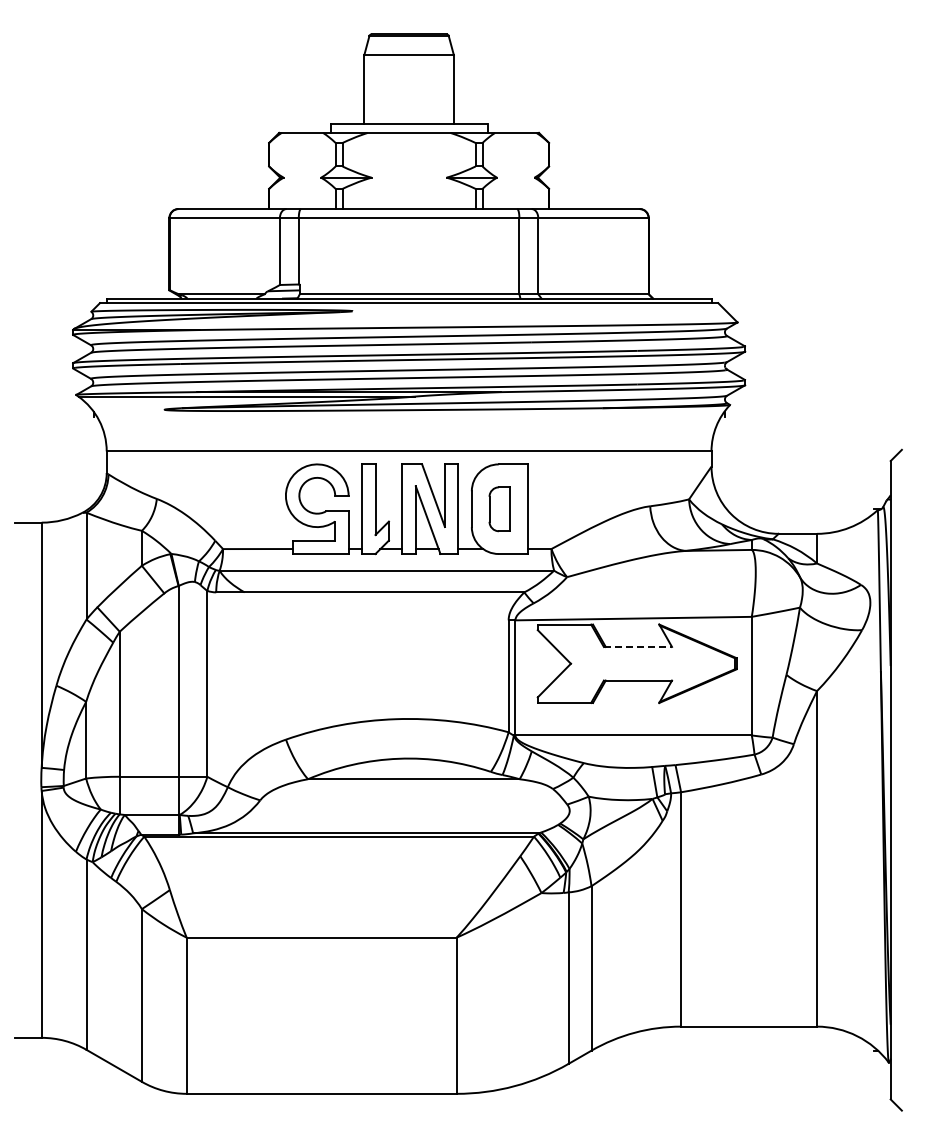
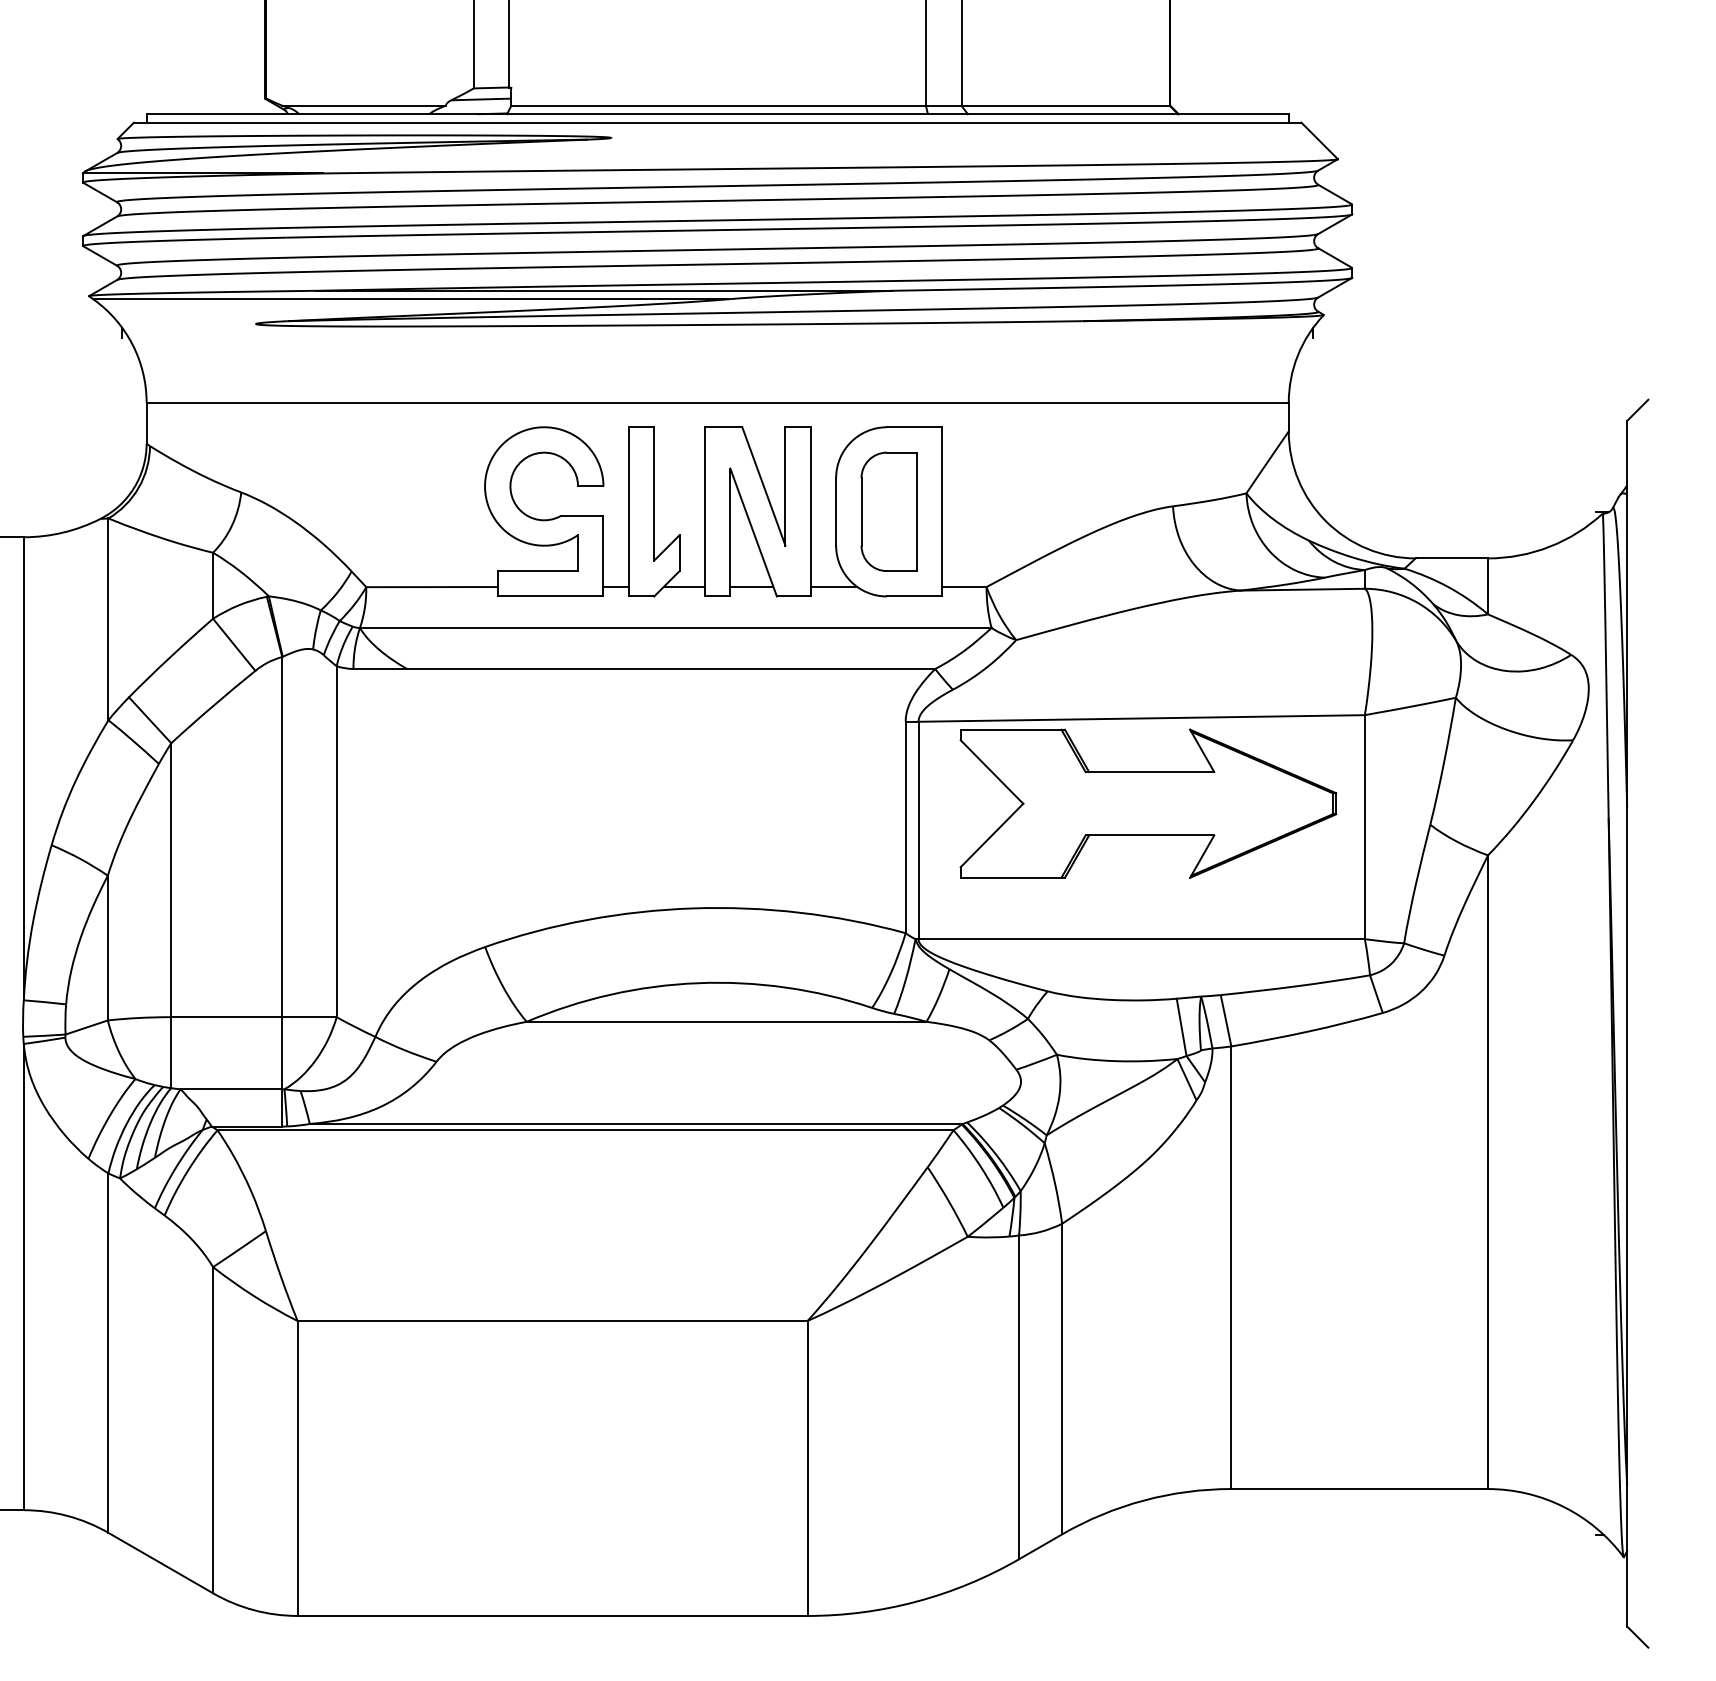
part: (499, 509) -> (888, 512), size x1.43
line: (638, 646) -> (1150, 771), dashed -> solid

